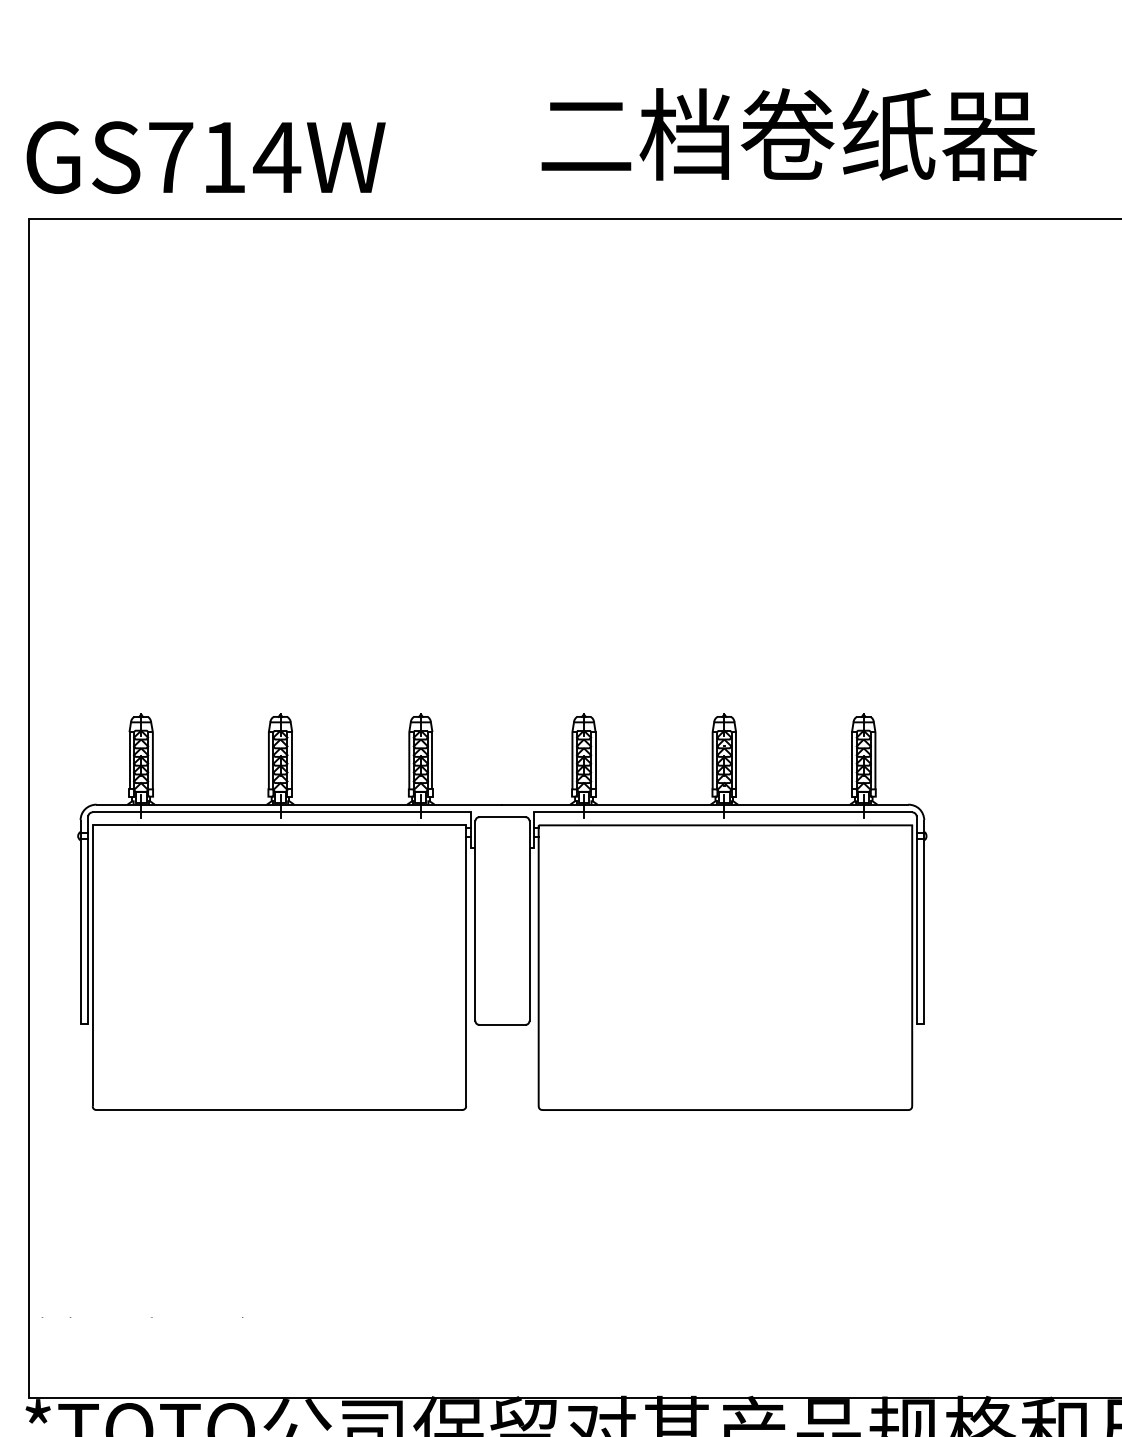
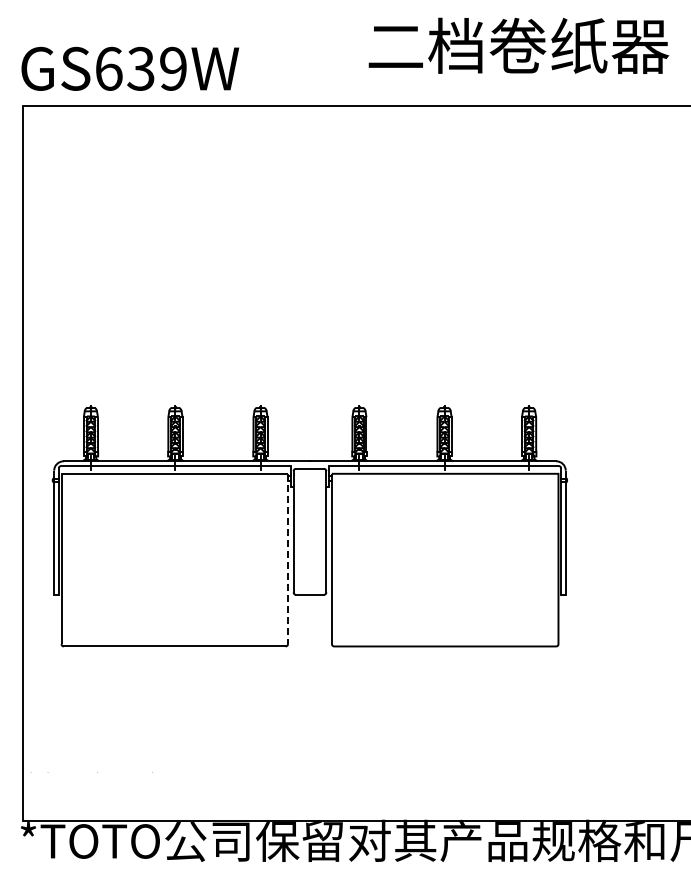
text: (788, 133) -> (518, 45), moved
text: (224, 156) -> (141, 68), GS714W -> GS639W
line: (466, 966) -> (288, 559), solid -> dashed

